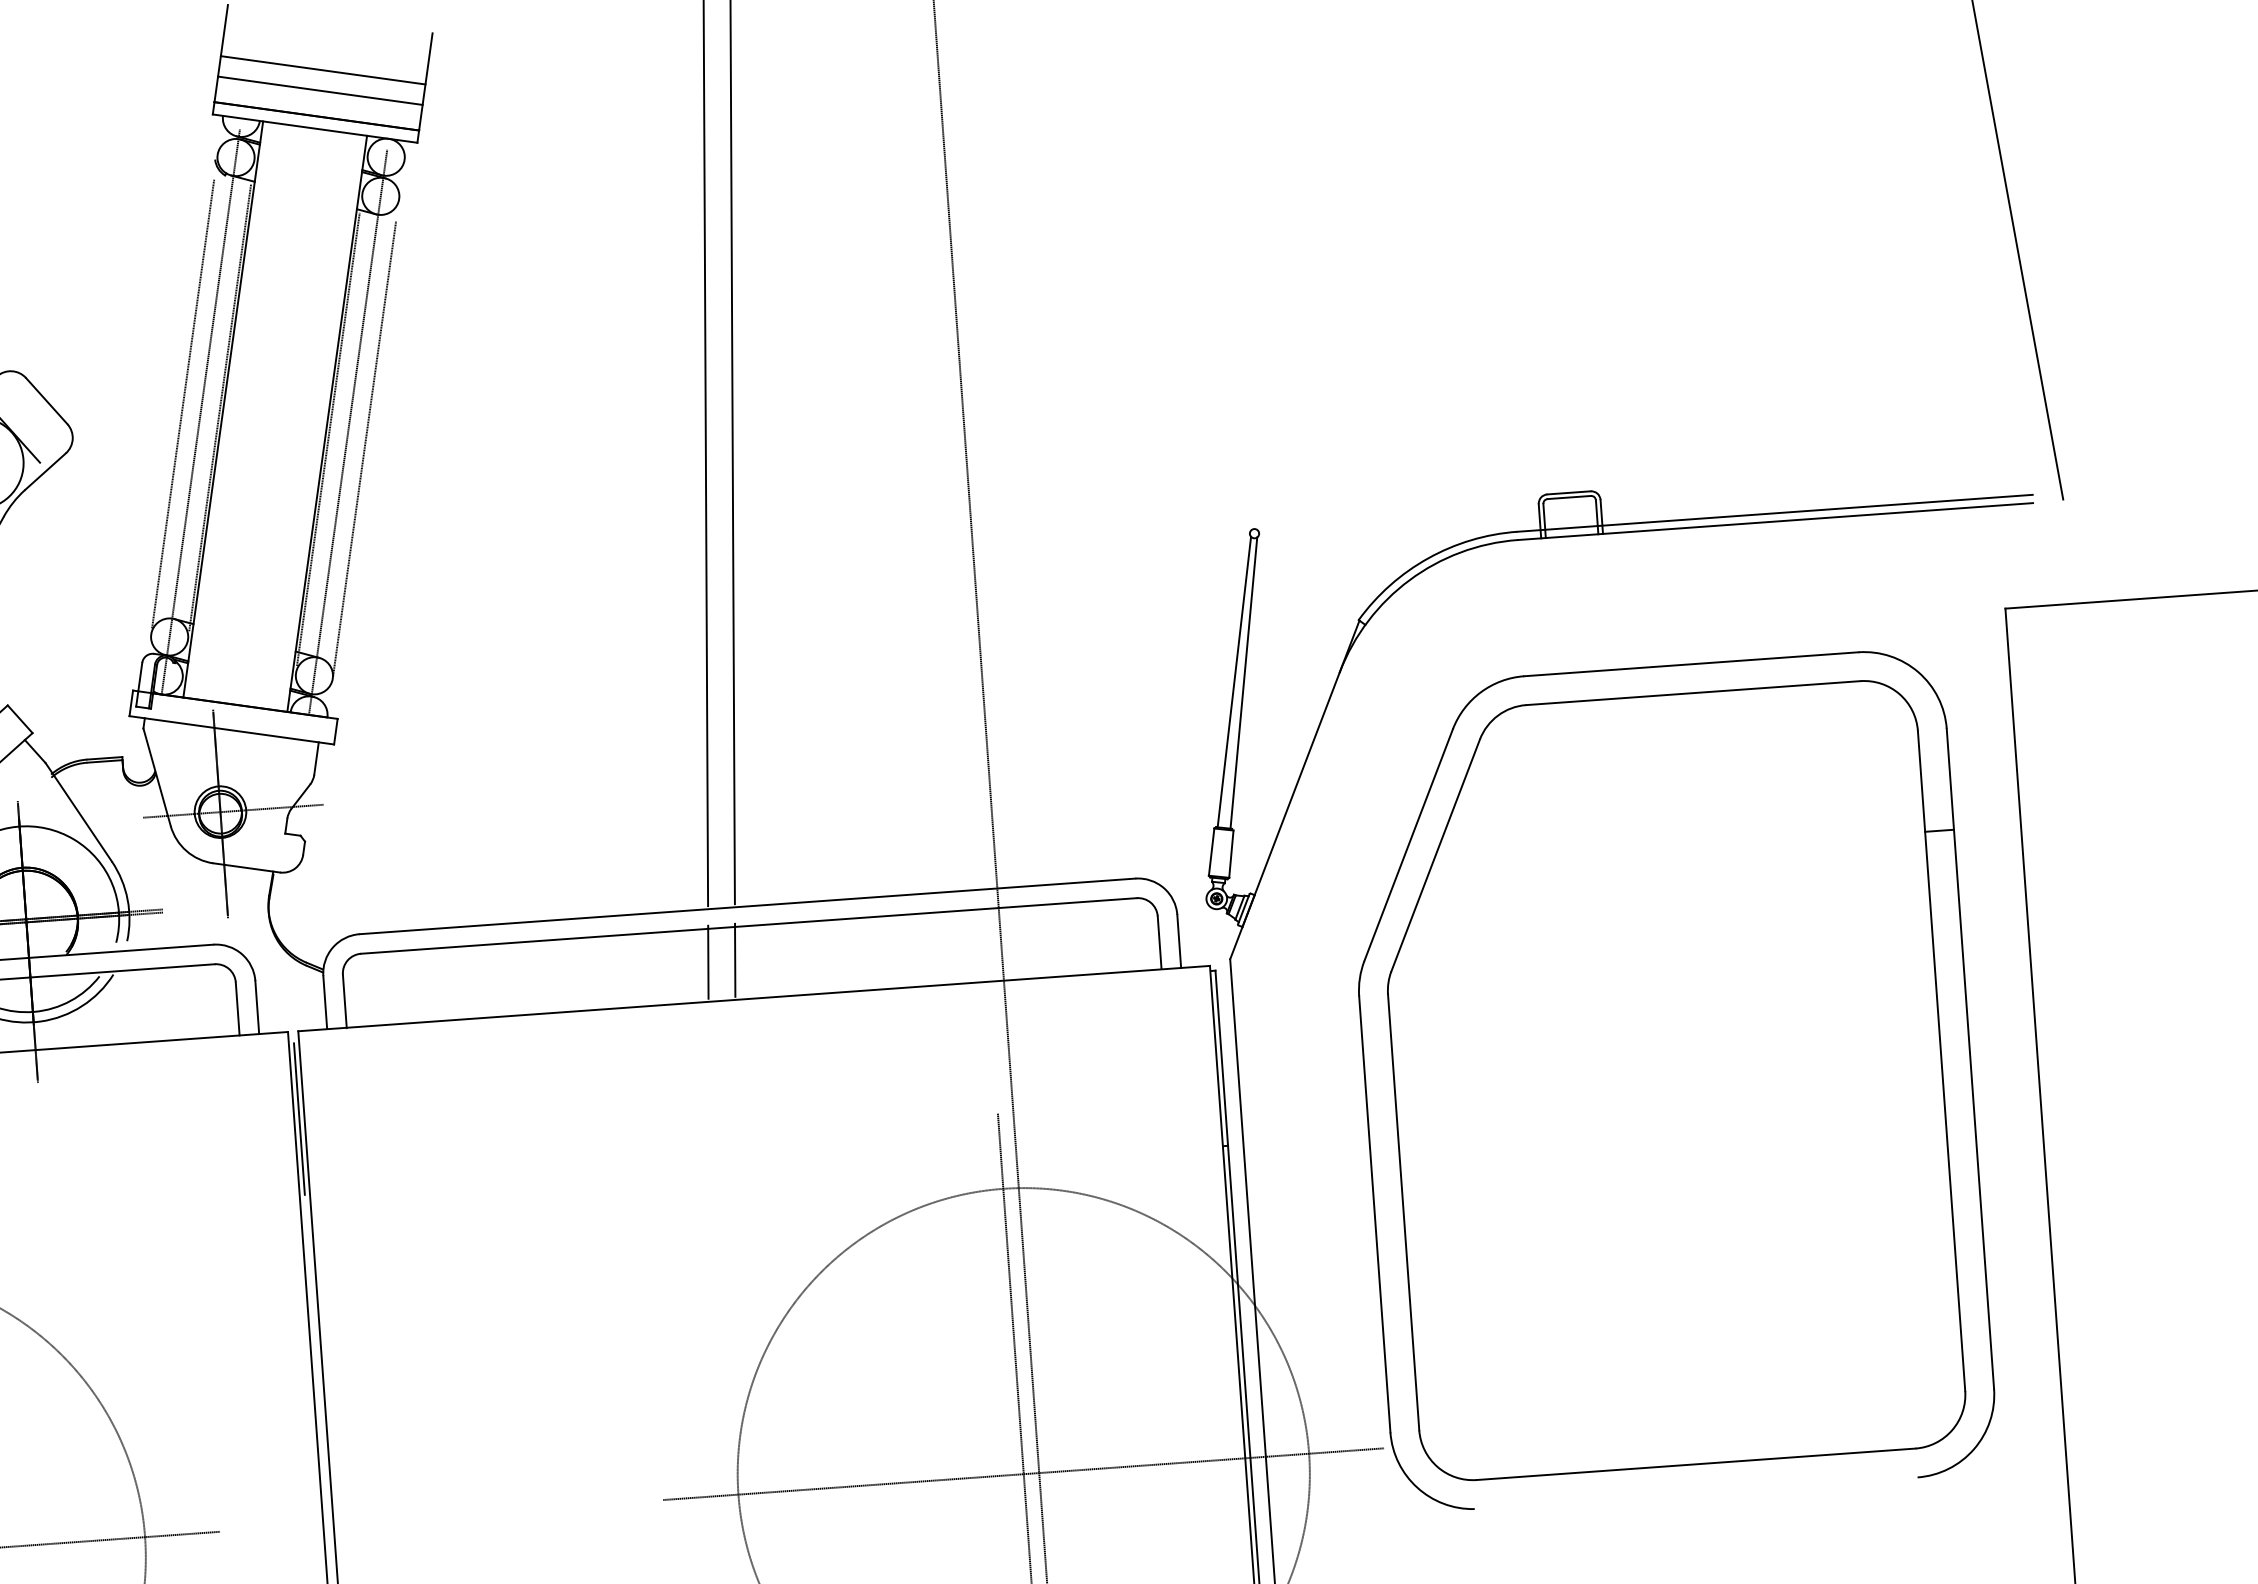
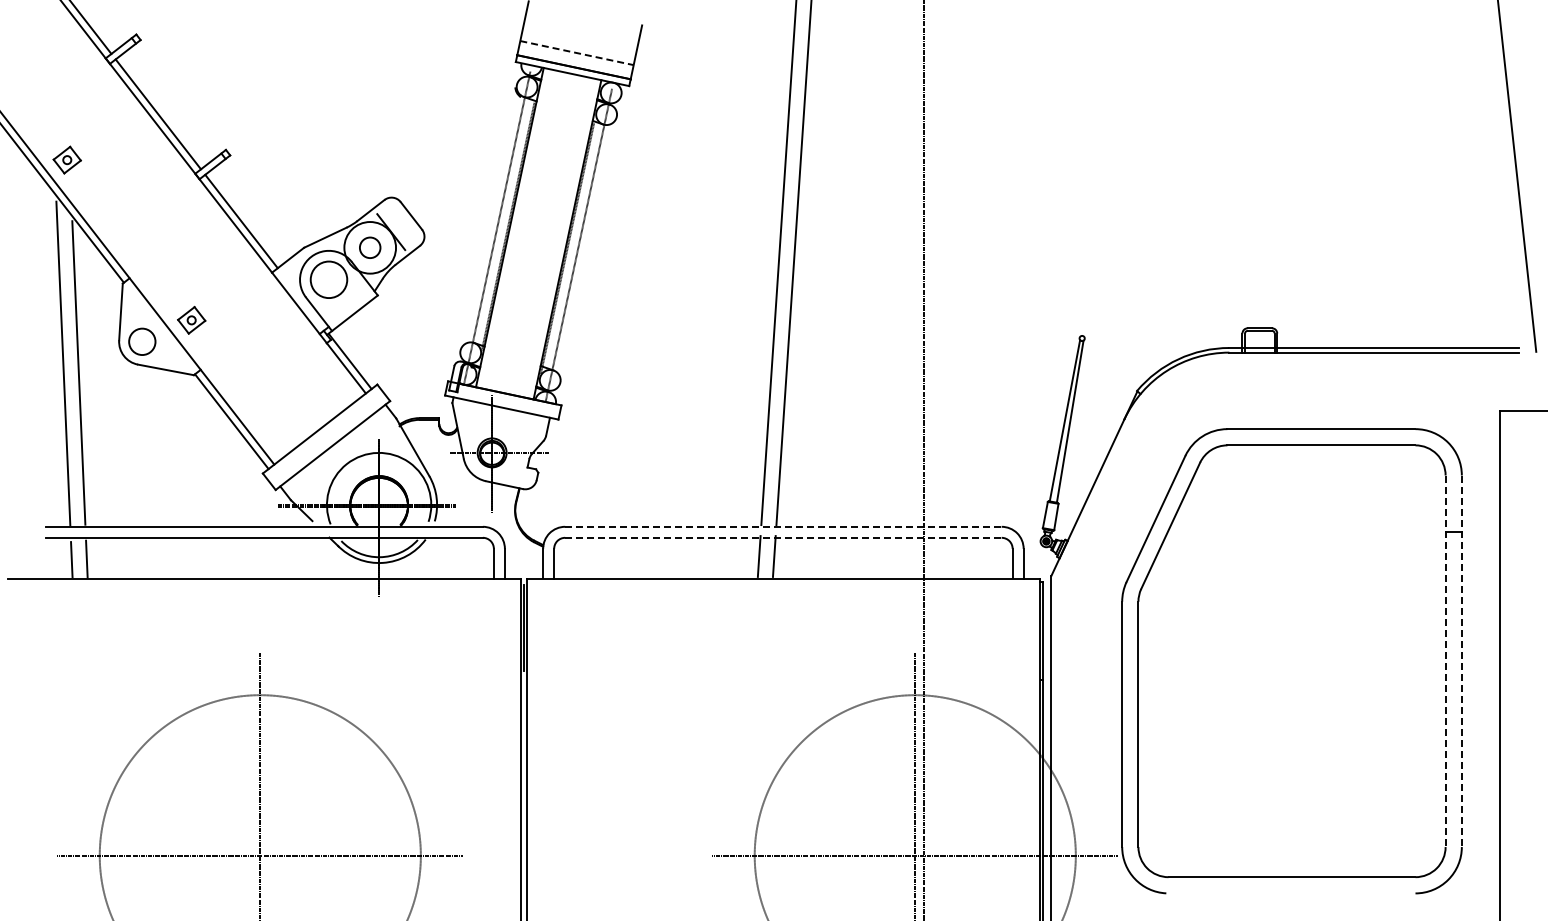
line: (323, 69) -> (579, 41), removed
line: (321, 91) -> (577, 53), solid -> dashed
line: (182, 403) -> (487, 222), removed
line: (364, 449) -> (587, 255), removed
line: (747, 905) -> (783, 526), solid -> dashed
line: (749, 925) -> (783, 537), solid -> dashed
line: (1969, 1059) -> (1461, 661), solid -> dashed
line: (1941, 1061) -> (1445, 661), solid -> dashed

